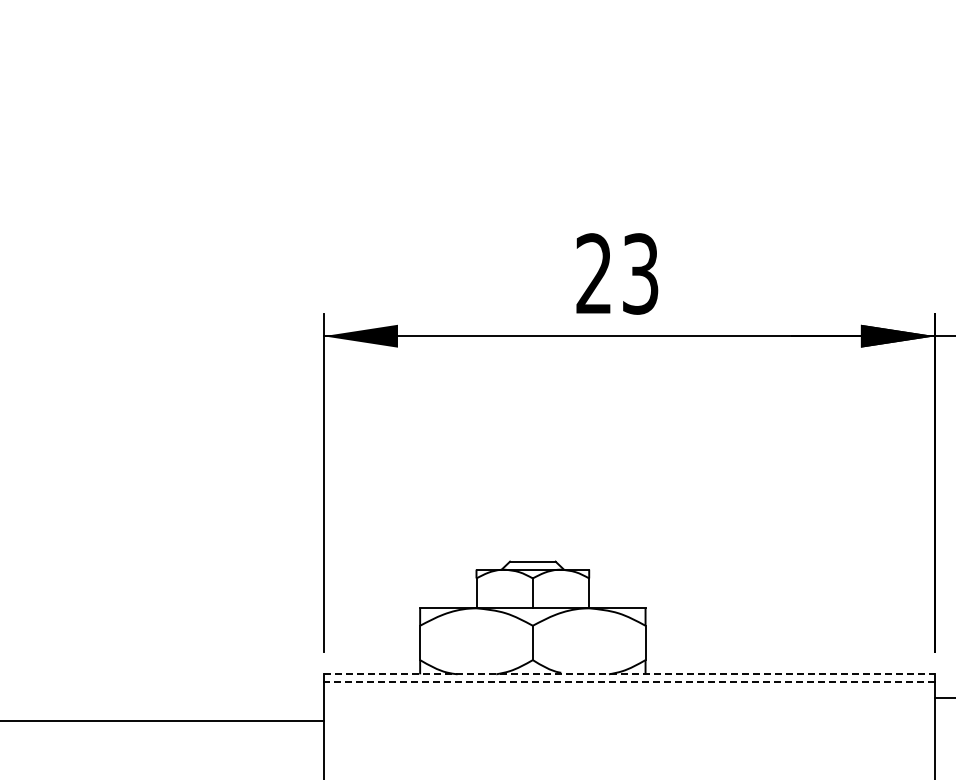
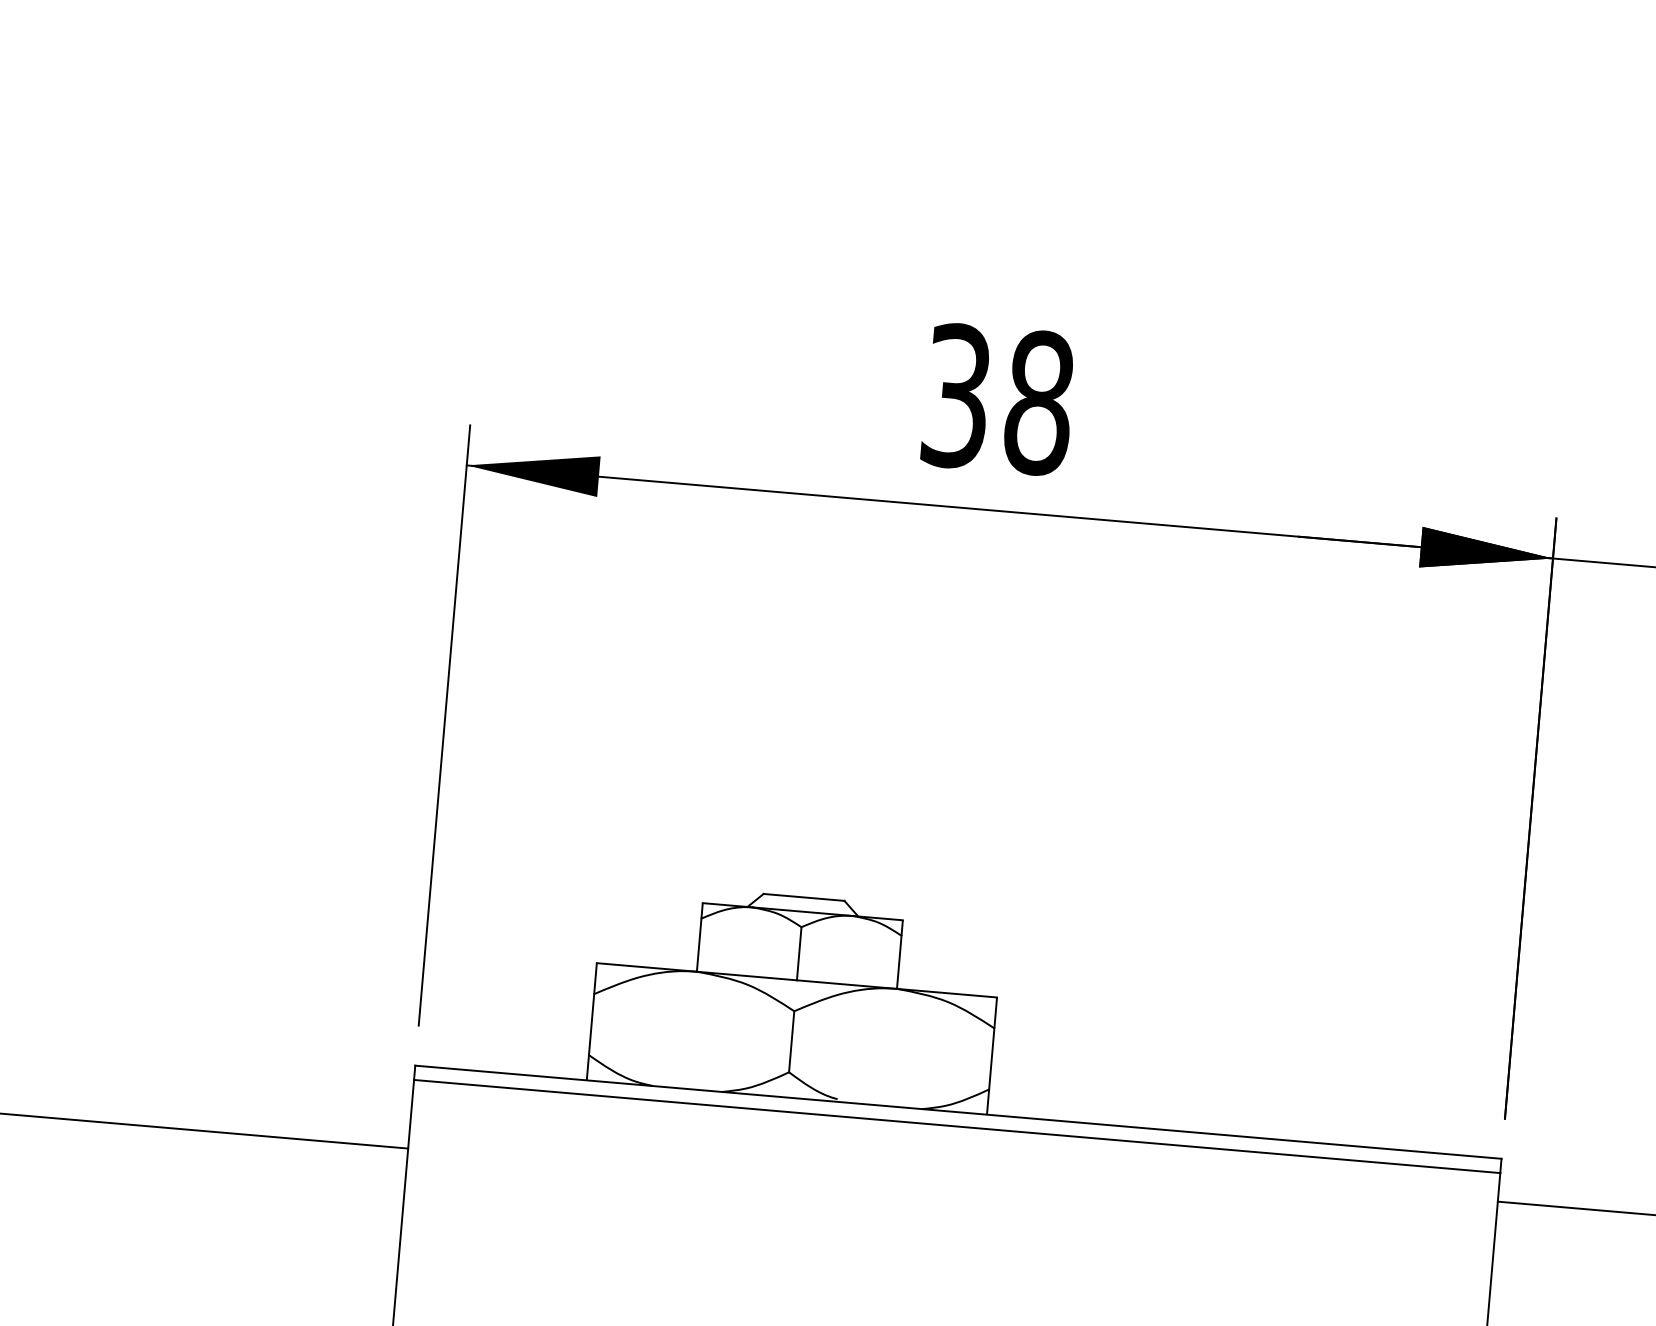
text: (617, 273) -> (998, 398), 23 -> 38
line: (629, 674) -> (958, 1112), dashed -> solid
line: (629, 682) -> (957, 1126), dashed -> solid

